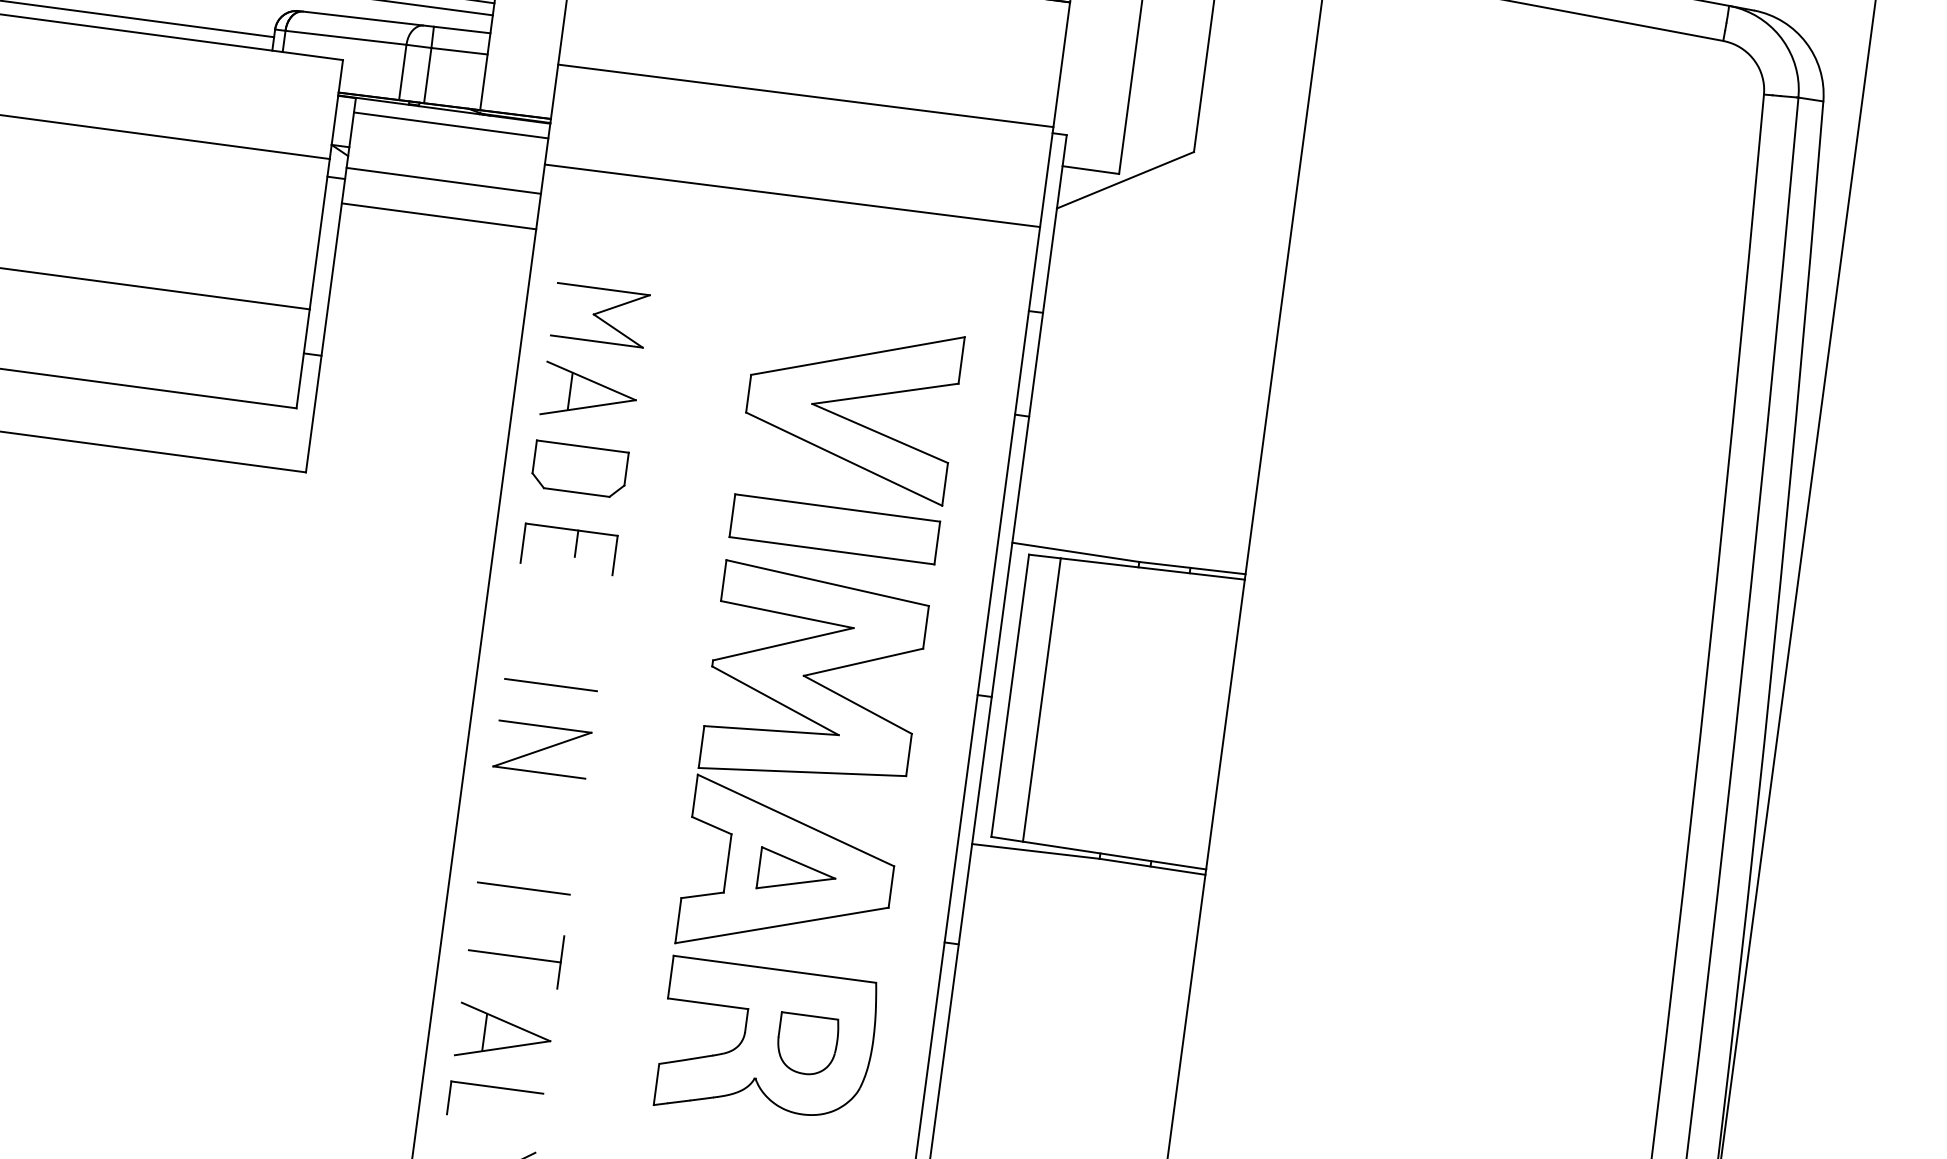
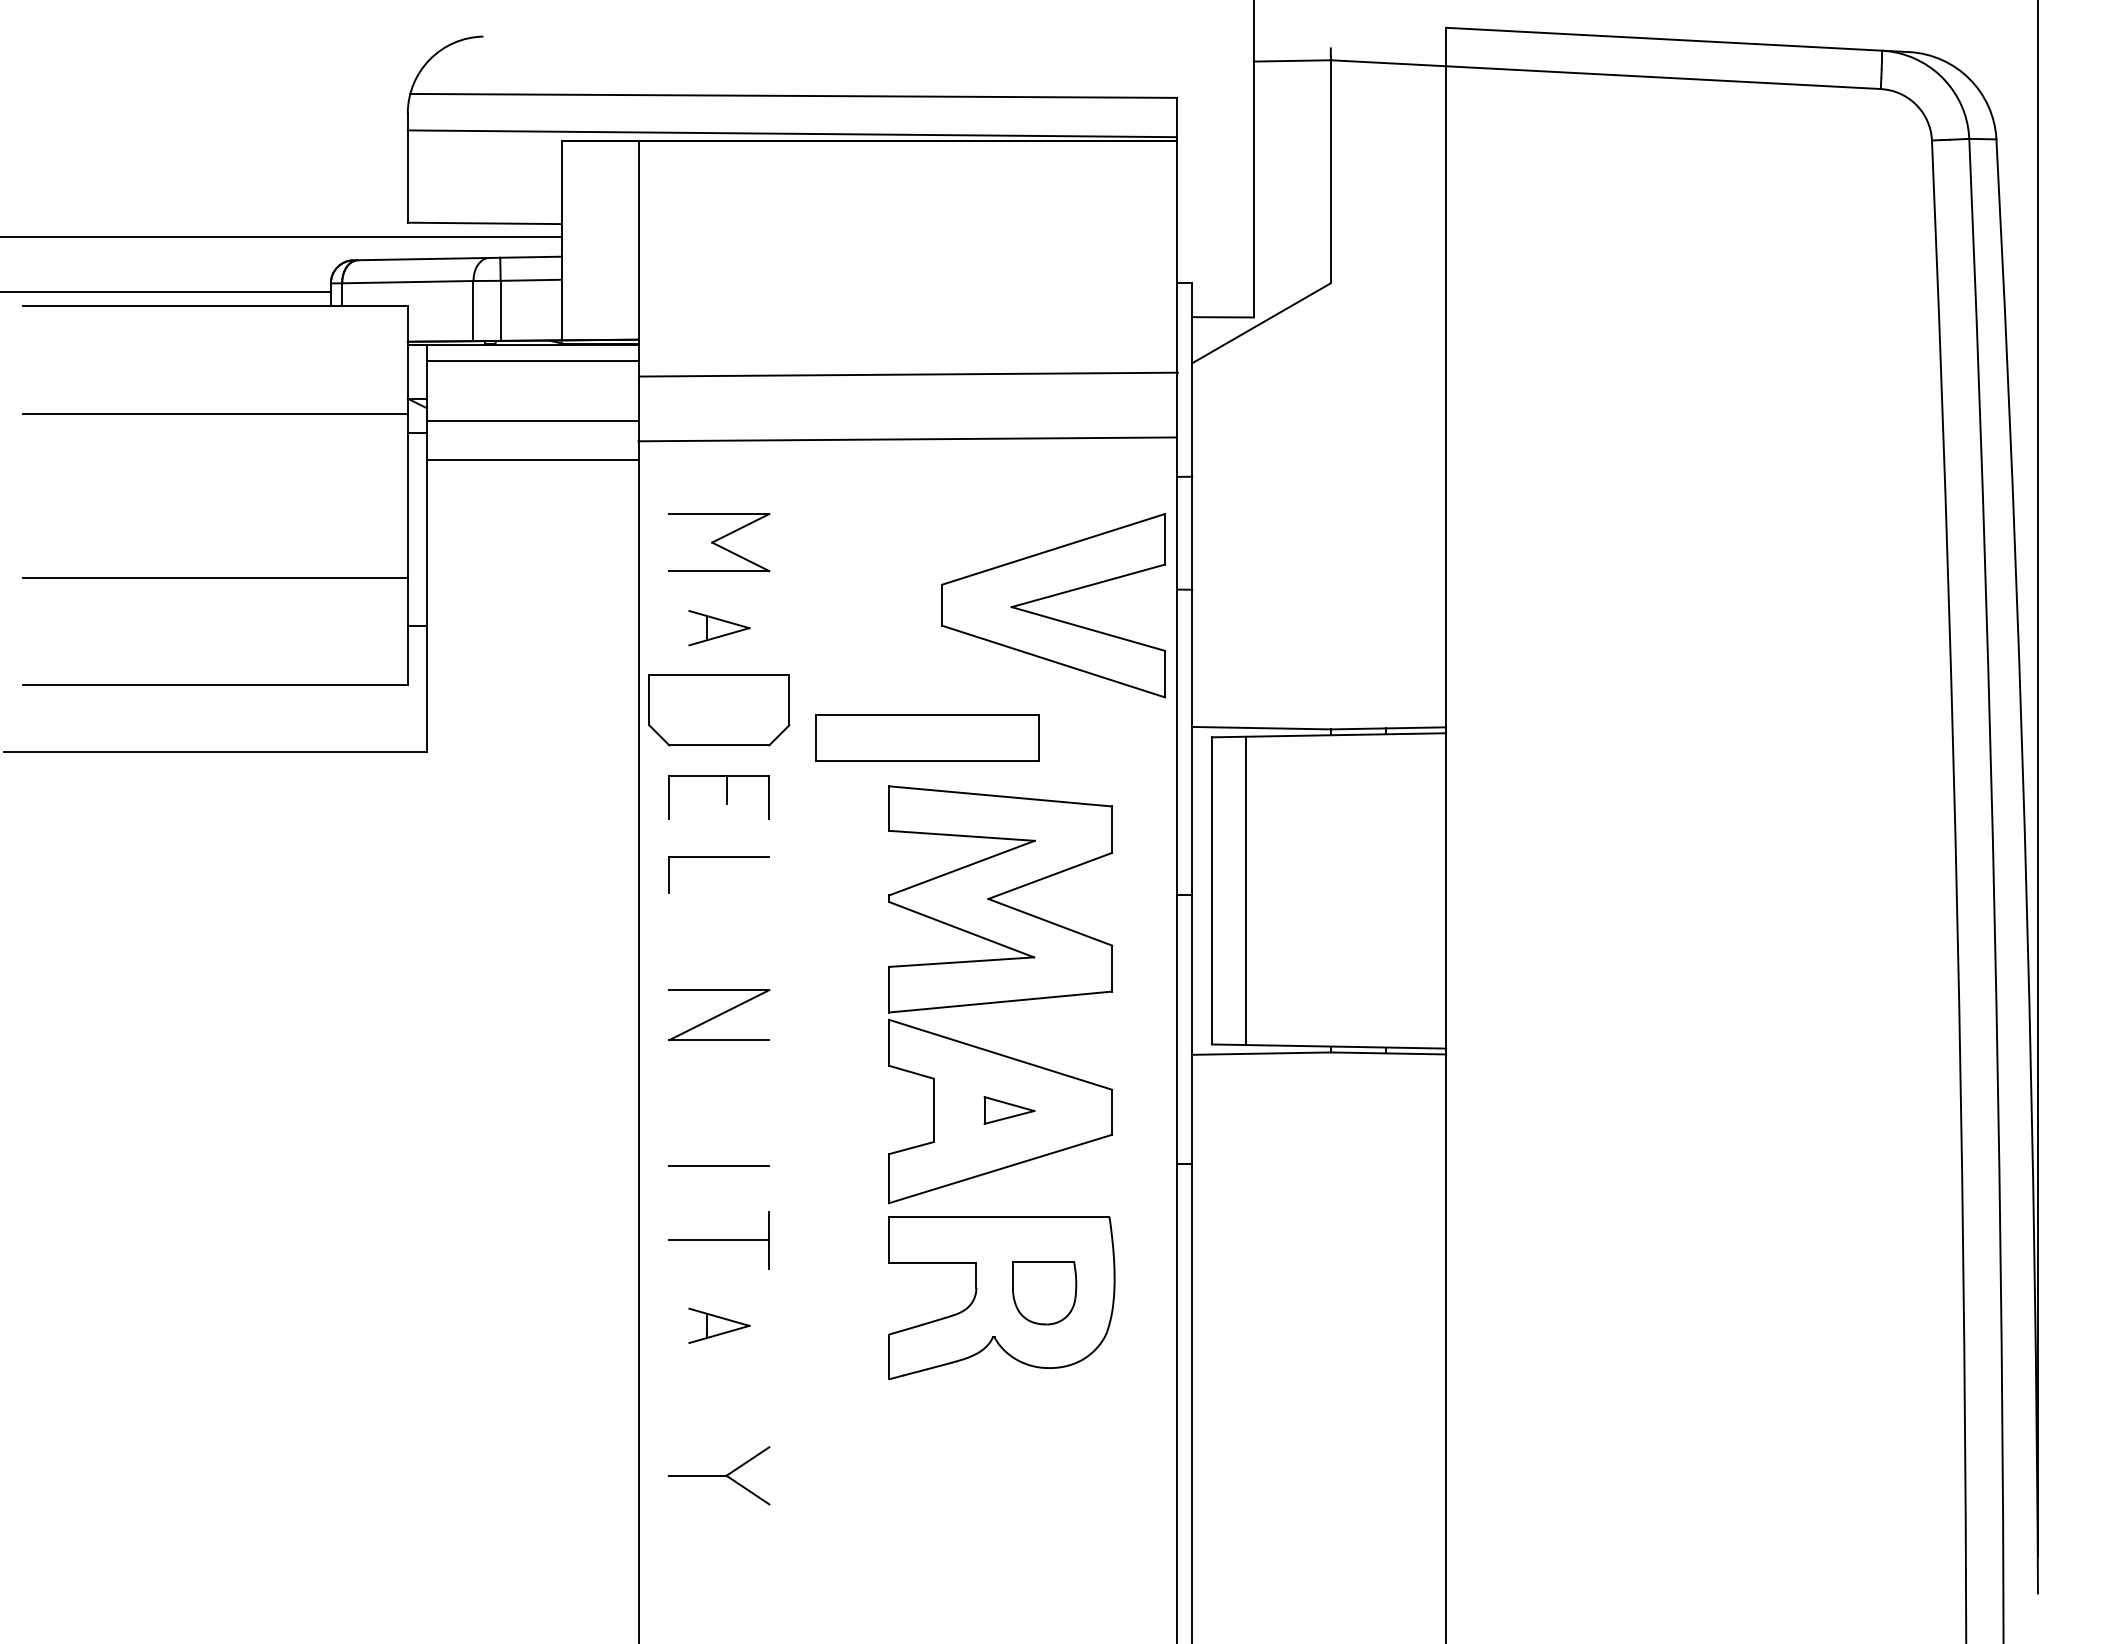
line: (805, 95) -> (908, 374), moved
line: (792, 195) -> (907, 439), moved
part: (590, 393) -> (719, 627), size x0.6
part: (849, 399) -> (1050, 597), moved
part: (579, 469) -> (719, 710), size x1.4
part: (834, 528) -> (927, 737), moved
line: (551, 684) -> (719, 944), removed
part: (797, 872) -> (1009, 1110), size x0.6
part: (504, 1034) -> (719, 1325), size x0.6
part: (496, 1087) -> (718, 857), moved

